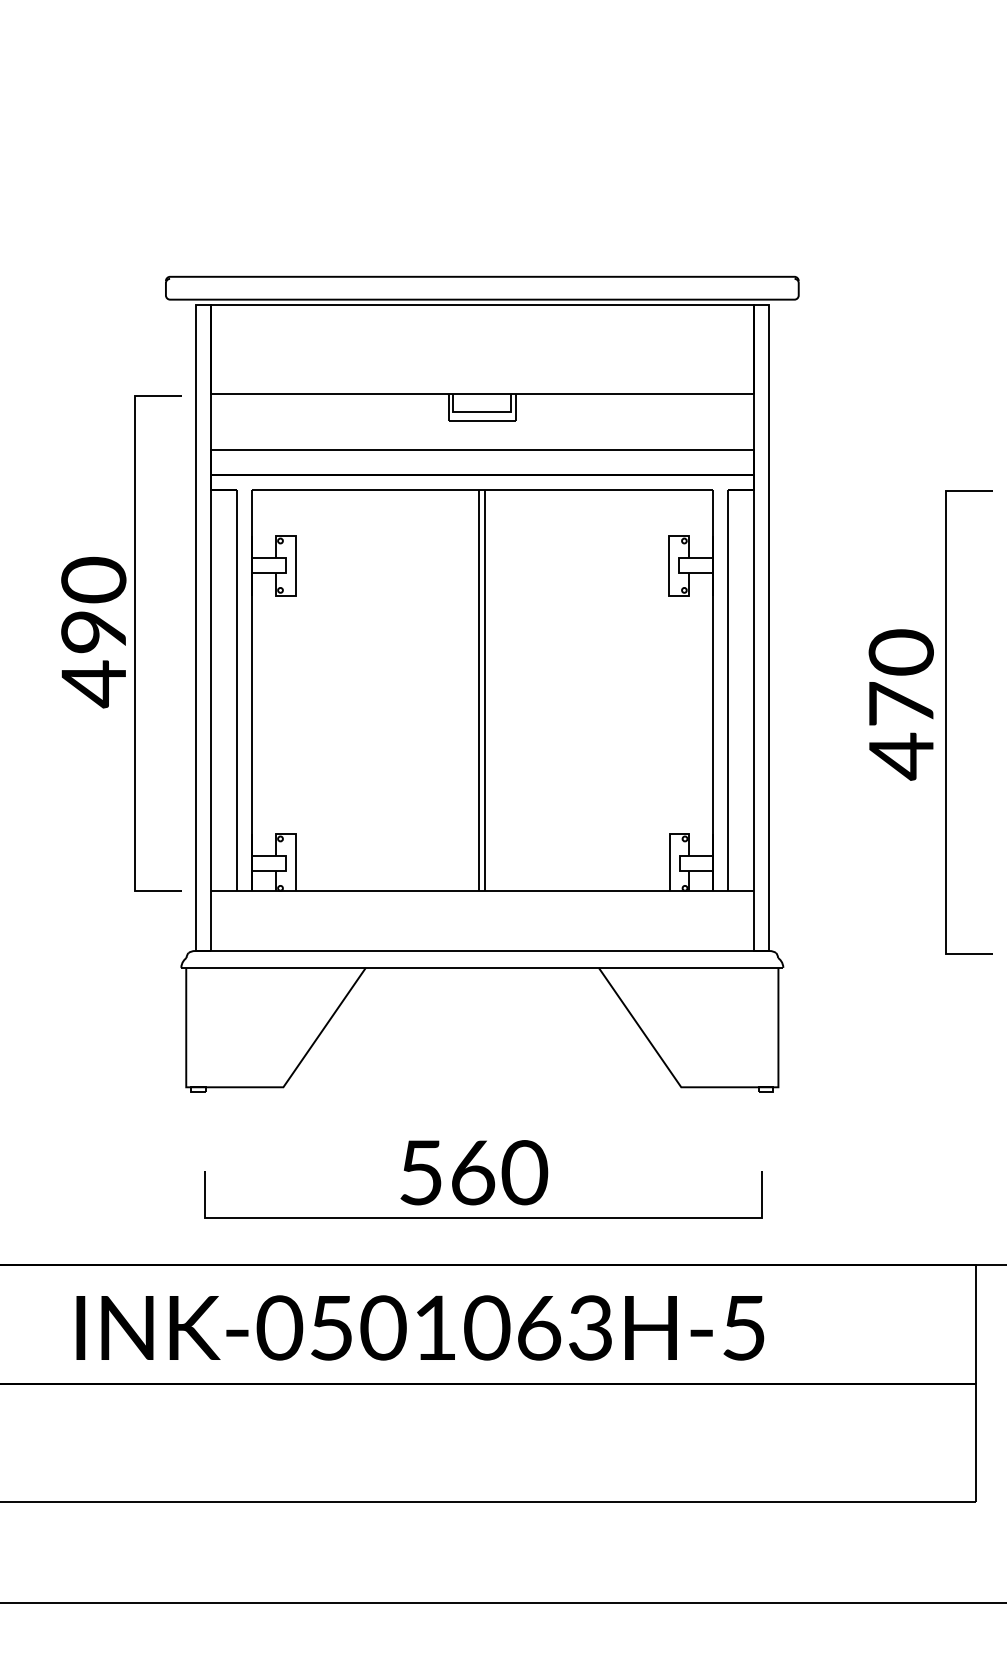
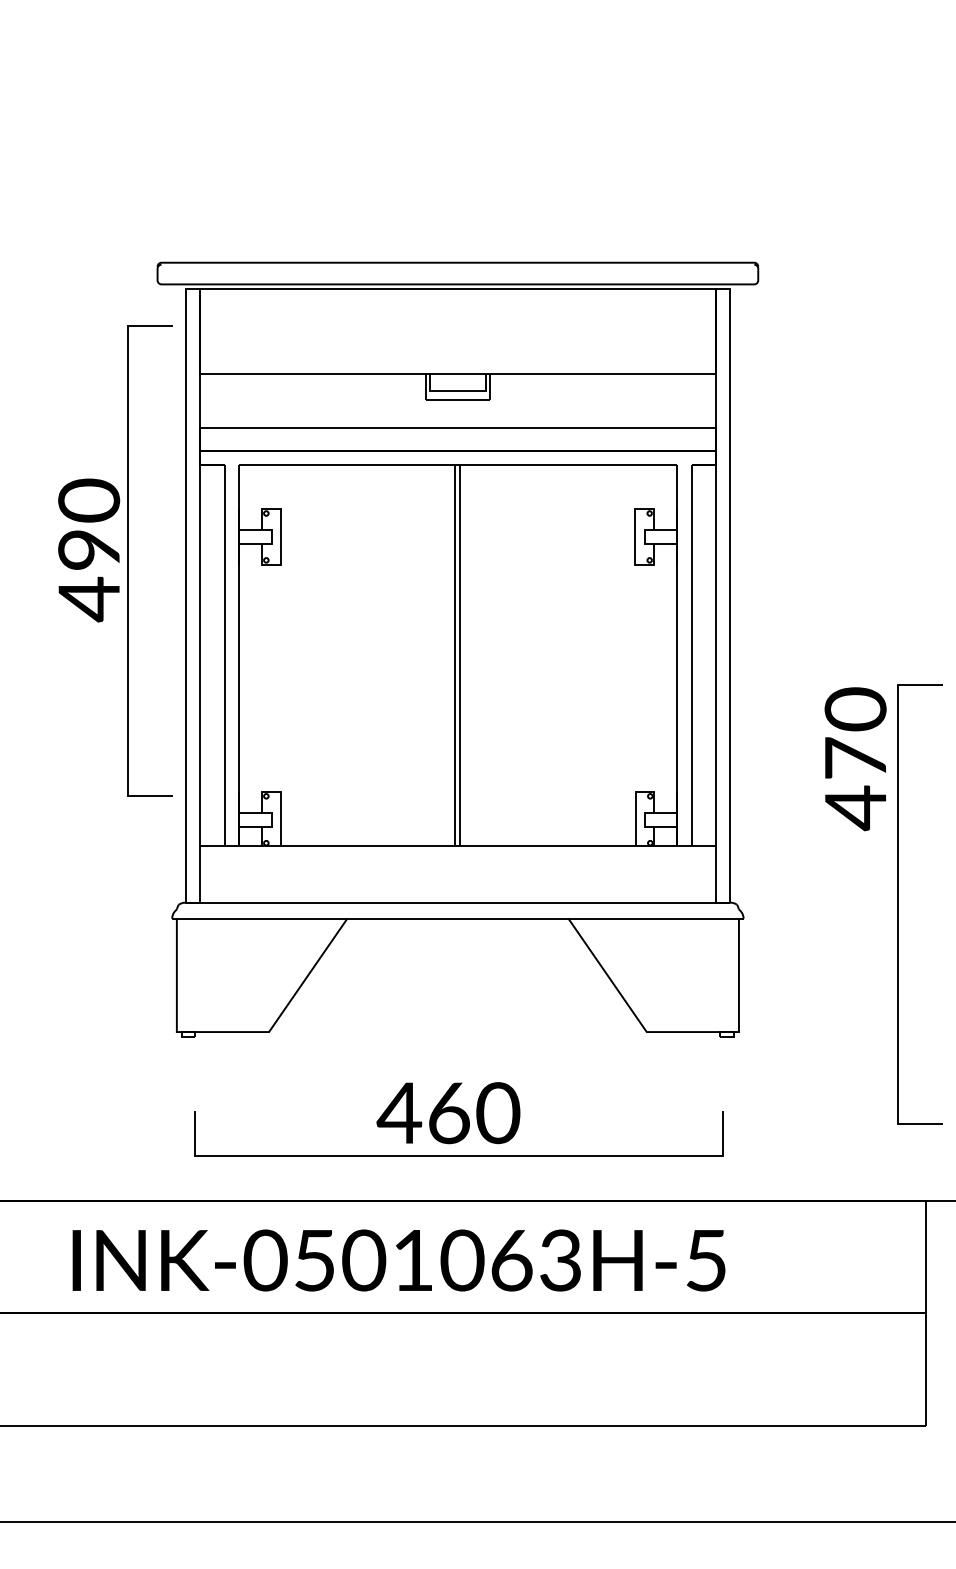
part: (121, 643) -> (115, 560), moved
text: (901, 705) -> (855, 759), moved
line: (946, 722) -> (898, 904), moved
text: (420, 1173) -> (399, 1113), 560 -> 460

